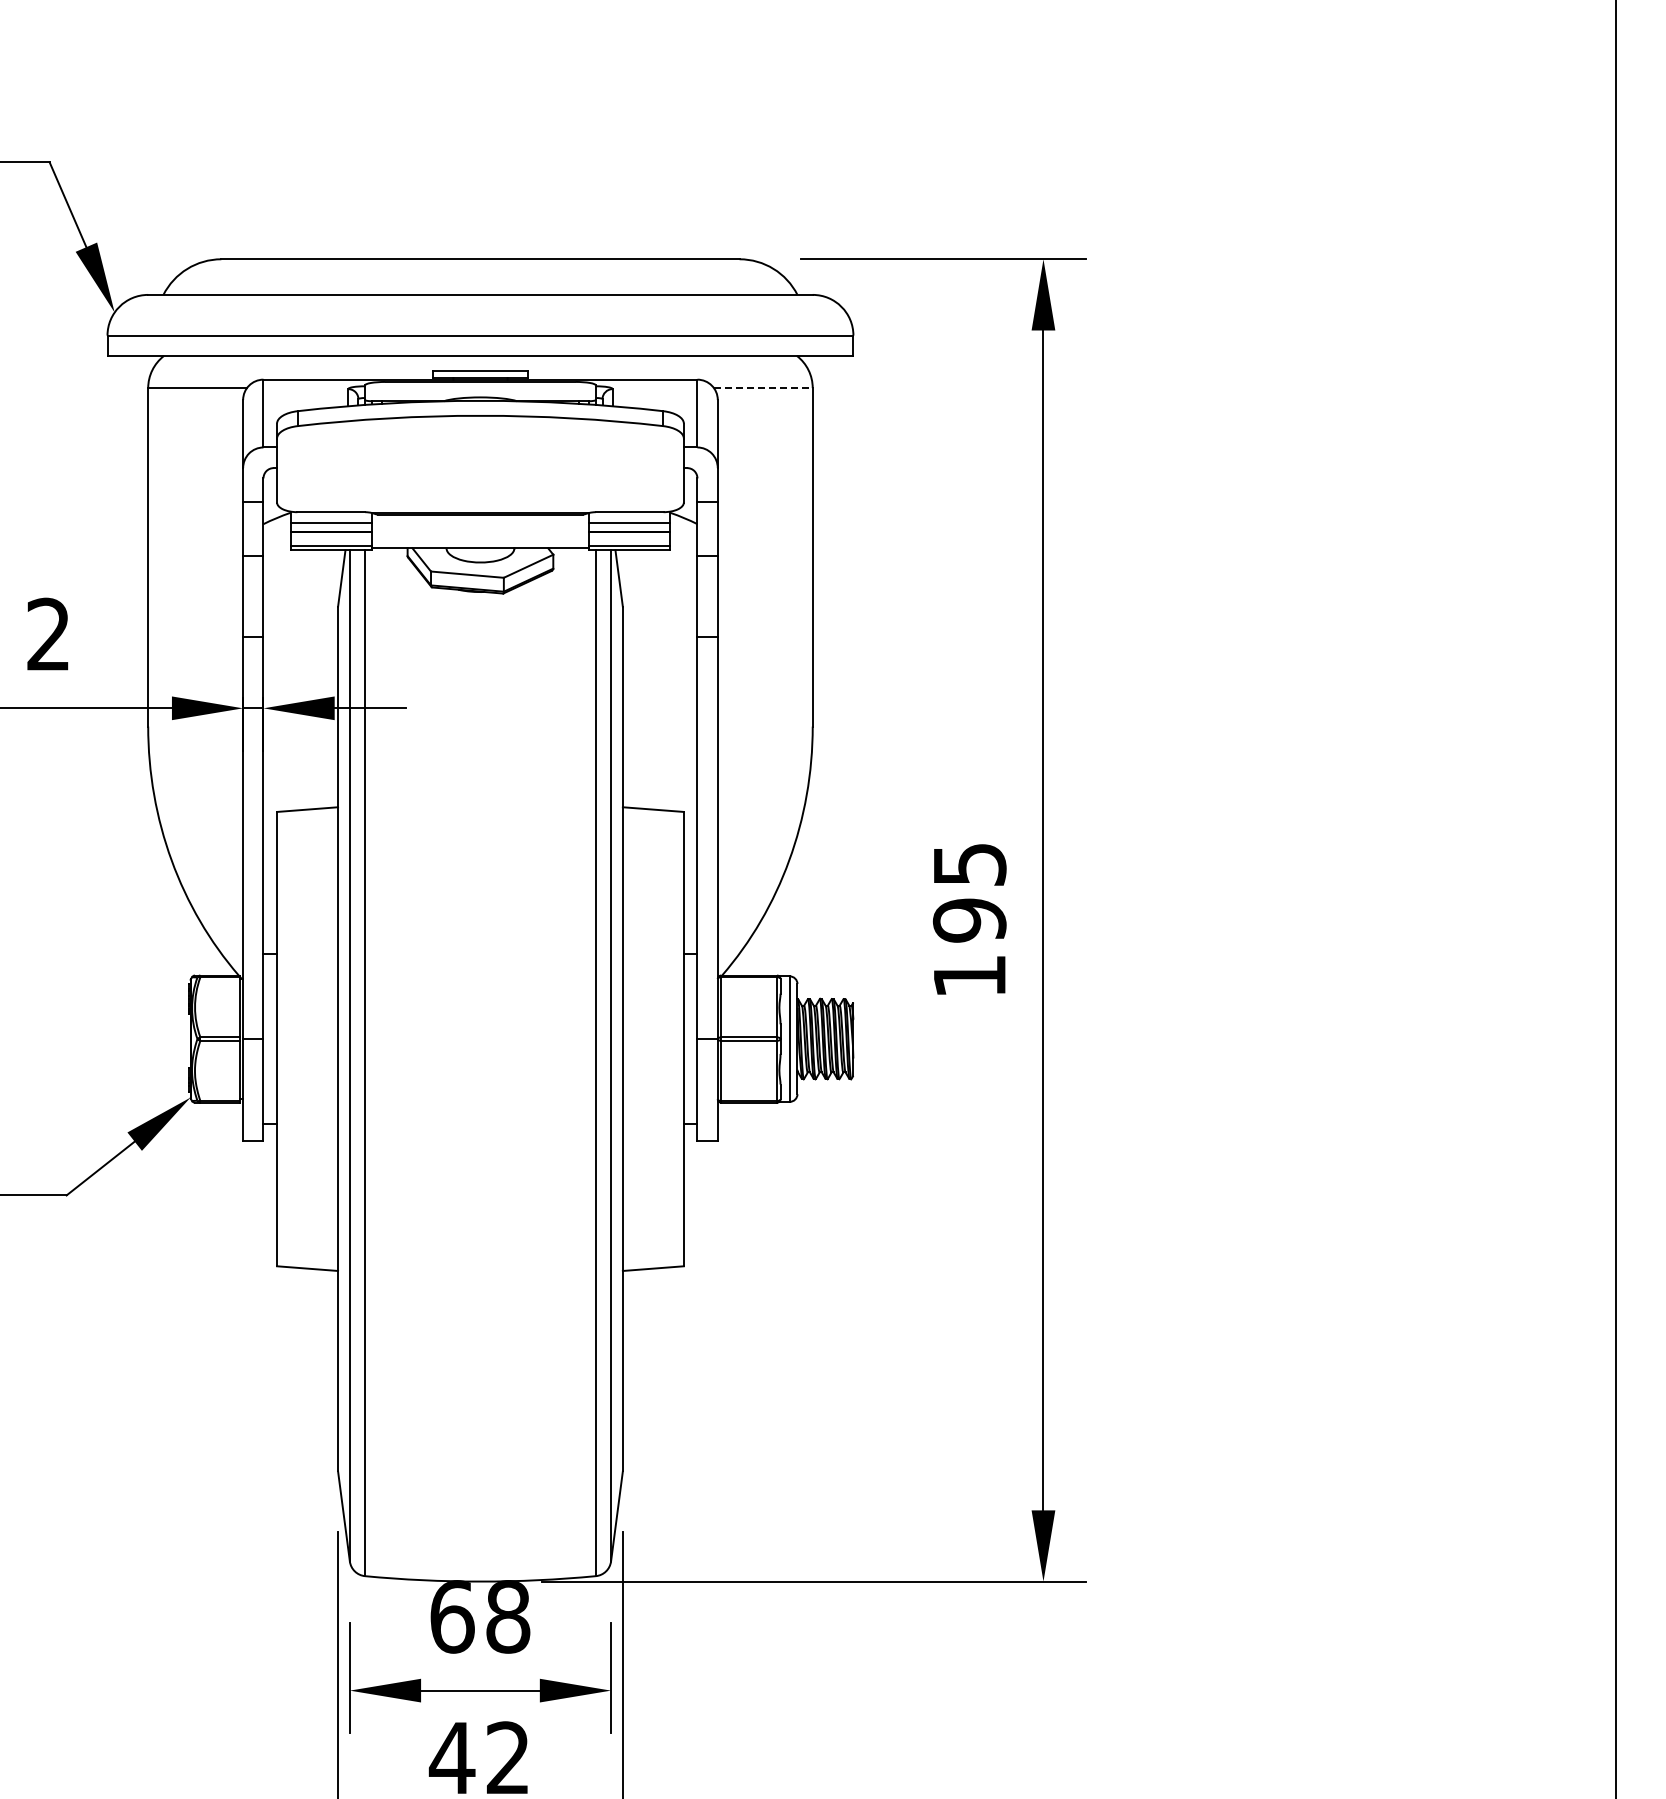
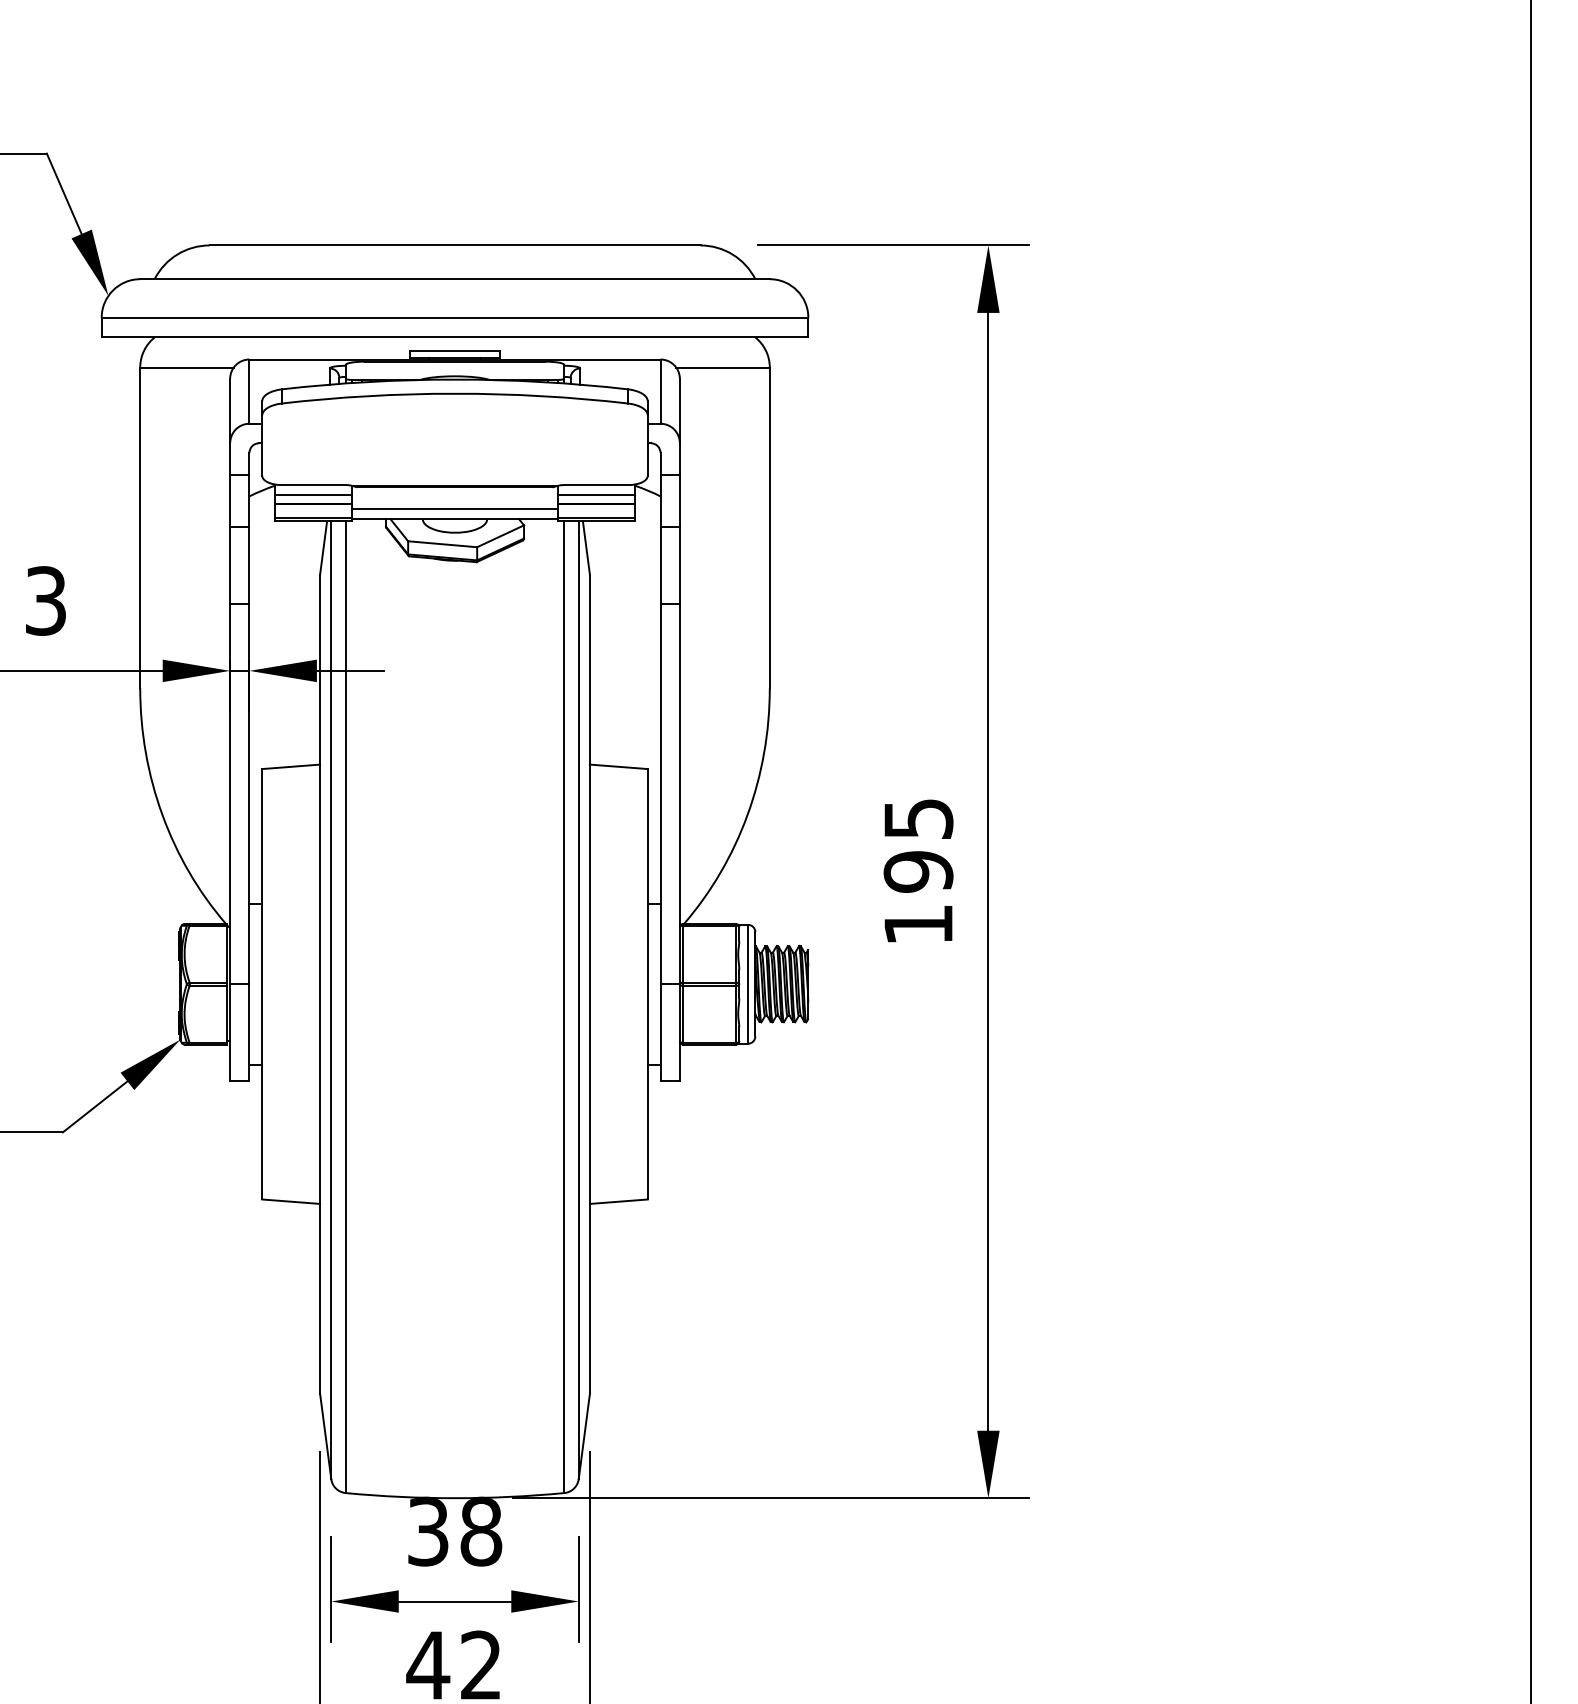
line: (763, 388) -> (723, 367), dashed -> solid
line: (479, 537) -> (454, 509), added
text: (48, 634) -> (45, 600), 2 -> 3
text: (452, 1616) -> (428, 1531), 68 -> 38

